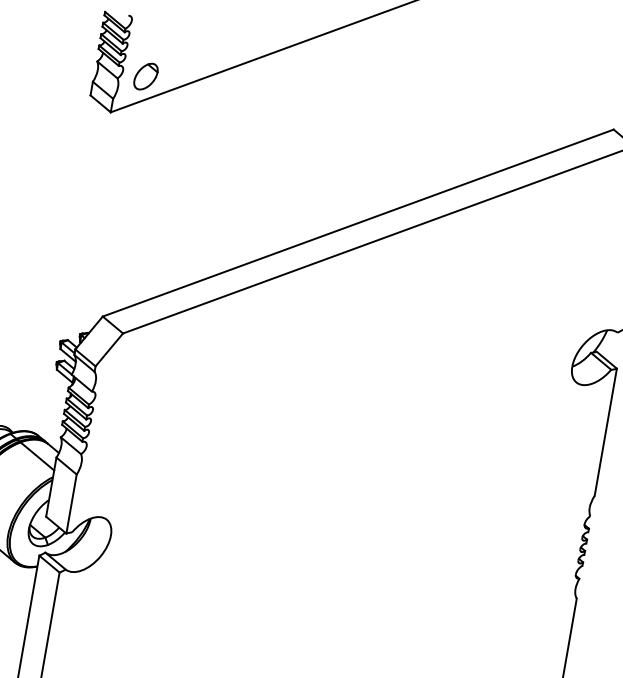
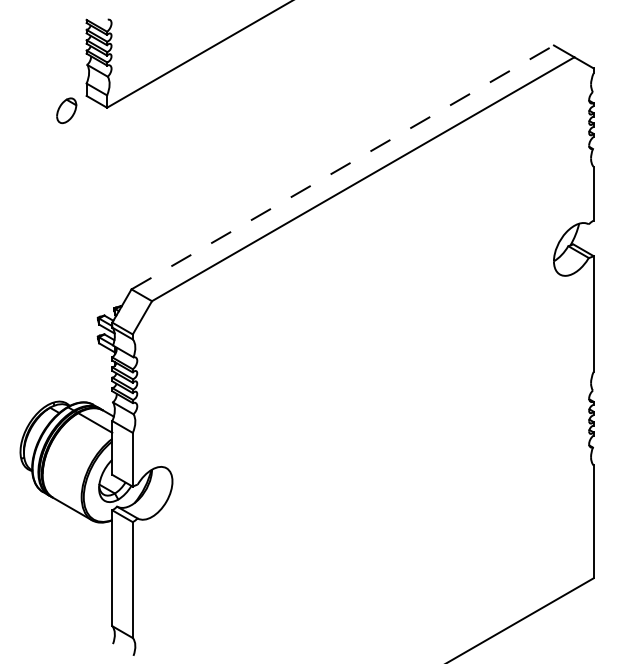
part: (145, 76) -> (66, 110), moved
line: (357, 223) -> (342, 167), solid -> dashed

